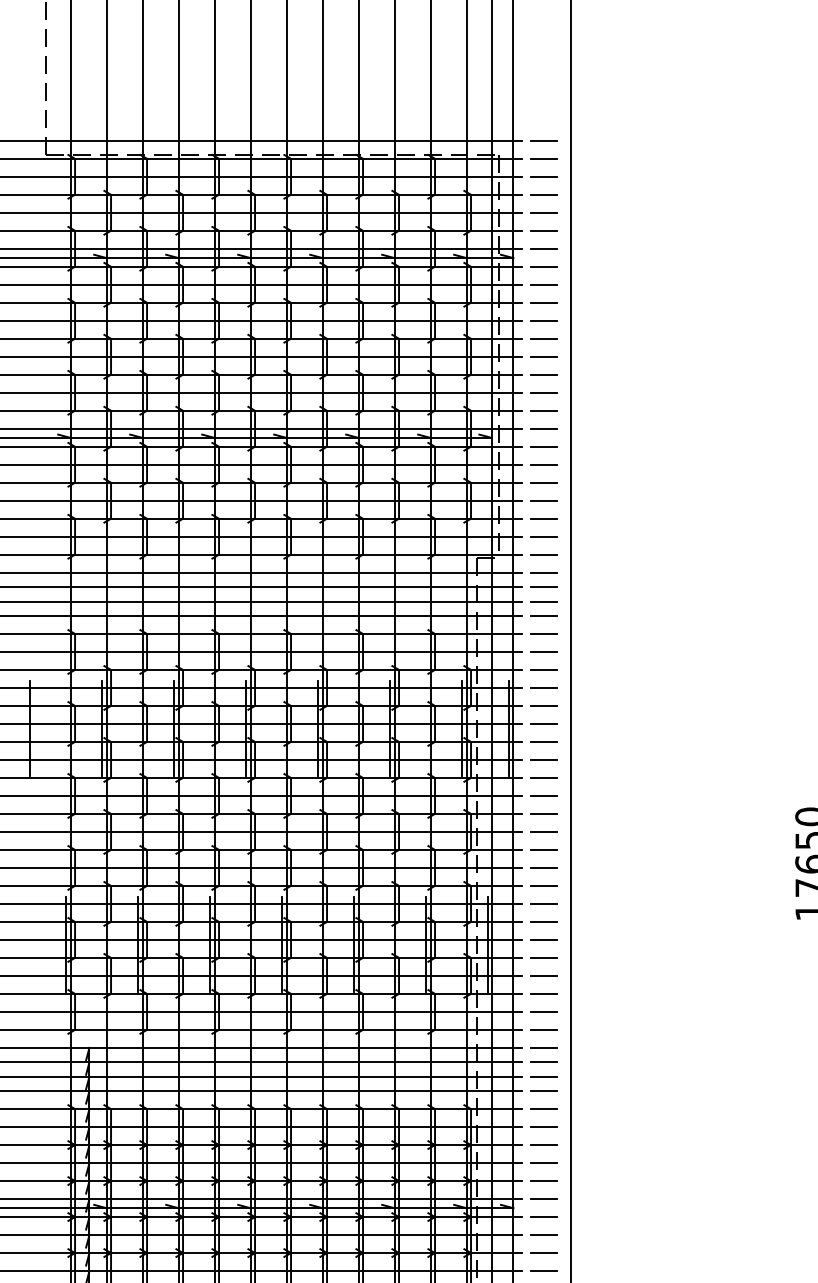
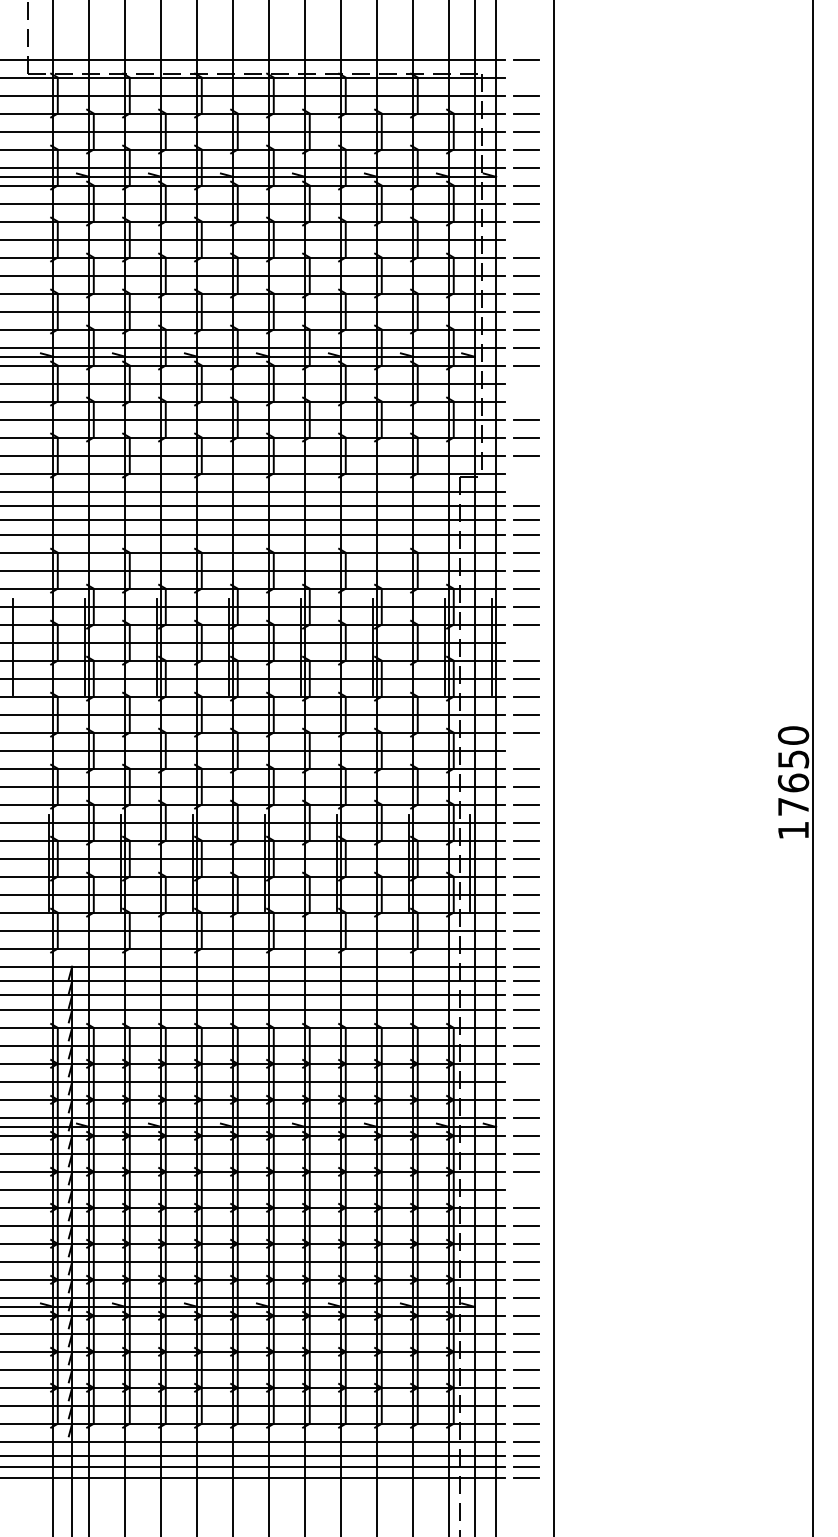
line: (543, 158) -> (526, 77), removed
line: (543, 320) -> (526, 239), removed
line: (543, 464) -> (526, 383), removed
line: (543, 482) -> (526, 401), removed
line: (543, 554) -> (526, 473), removed
line: (543, 572) -> (526, 491), removed
line: (543, 723) -> (526, 642), removed
line: (543, 831) -> (526, 750), removed
line: (543, 1162) -> (526, 1081), removed
line: (543, 1270) -> (526, 1189), removed

